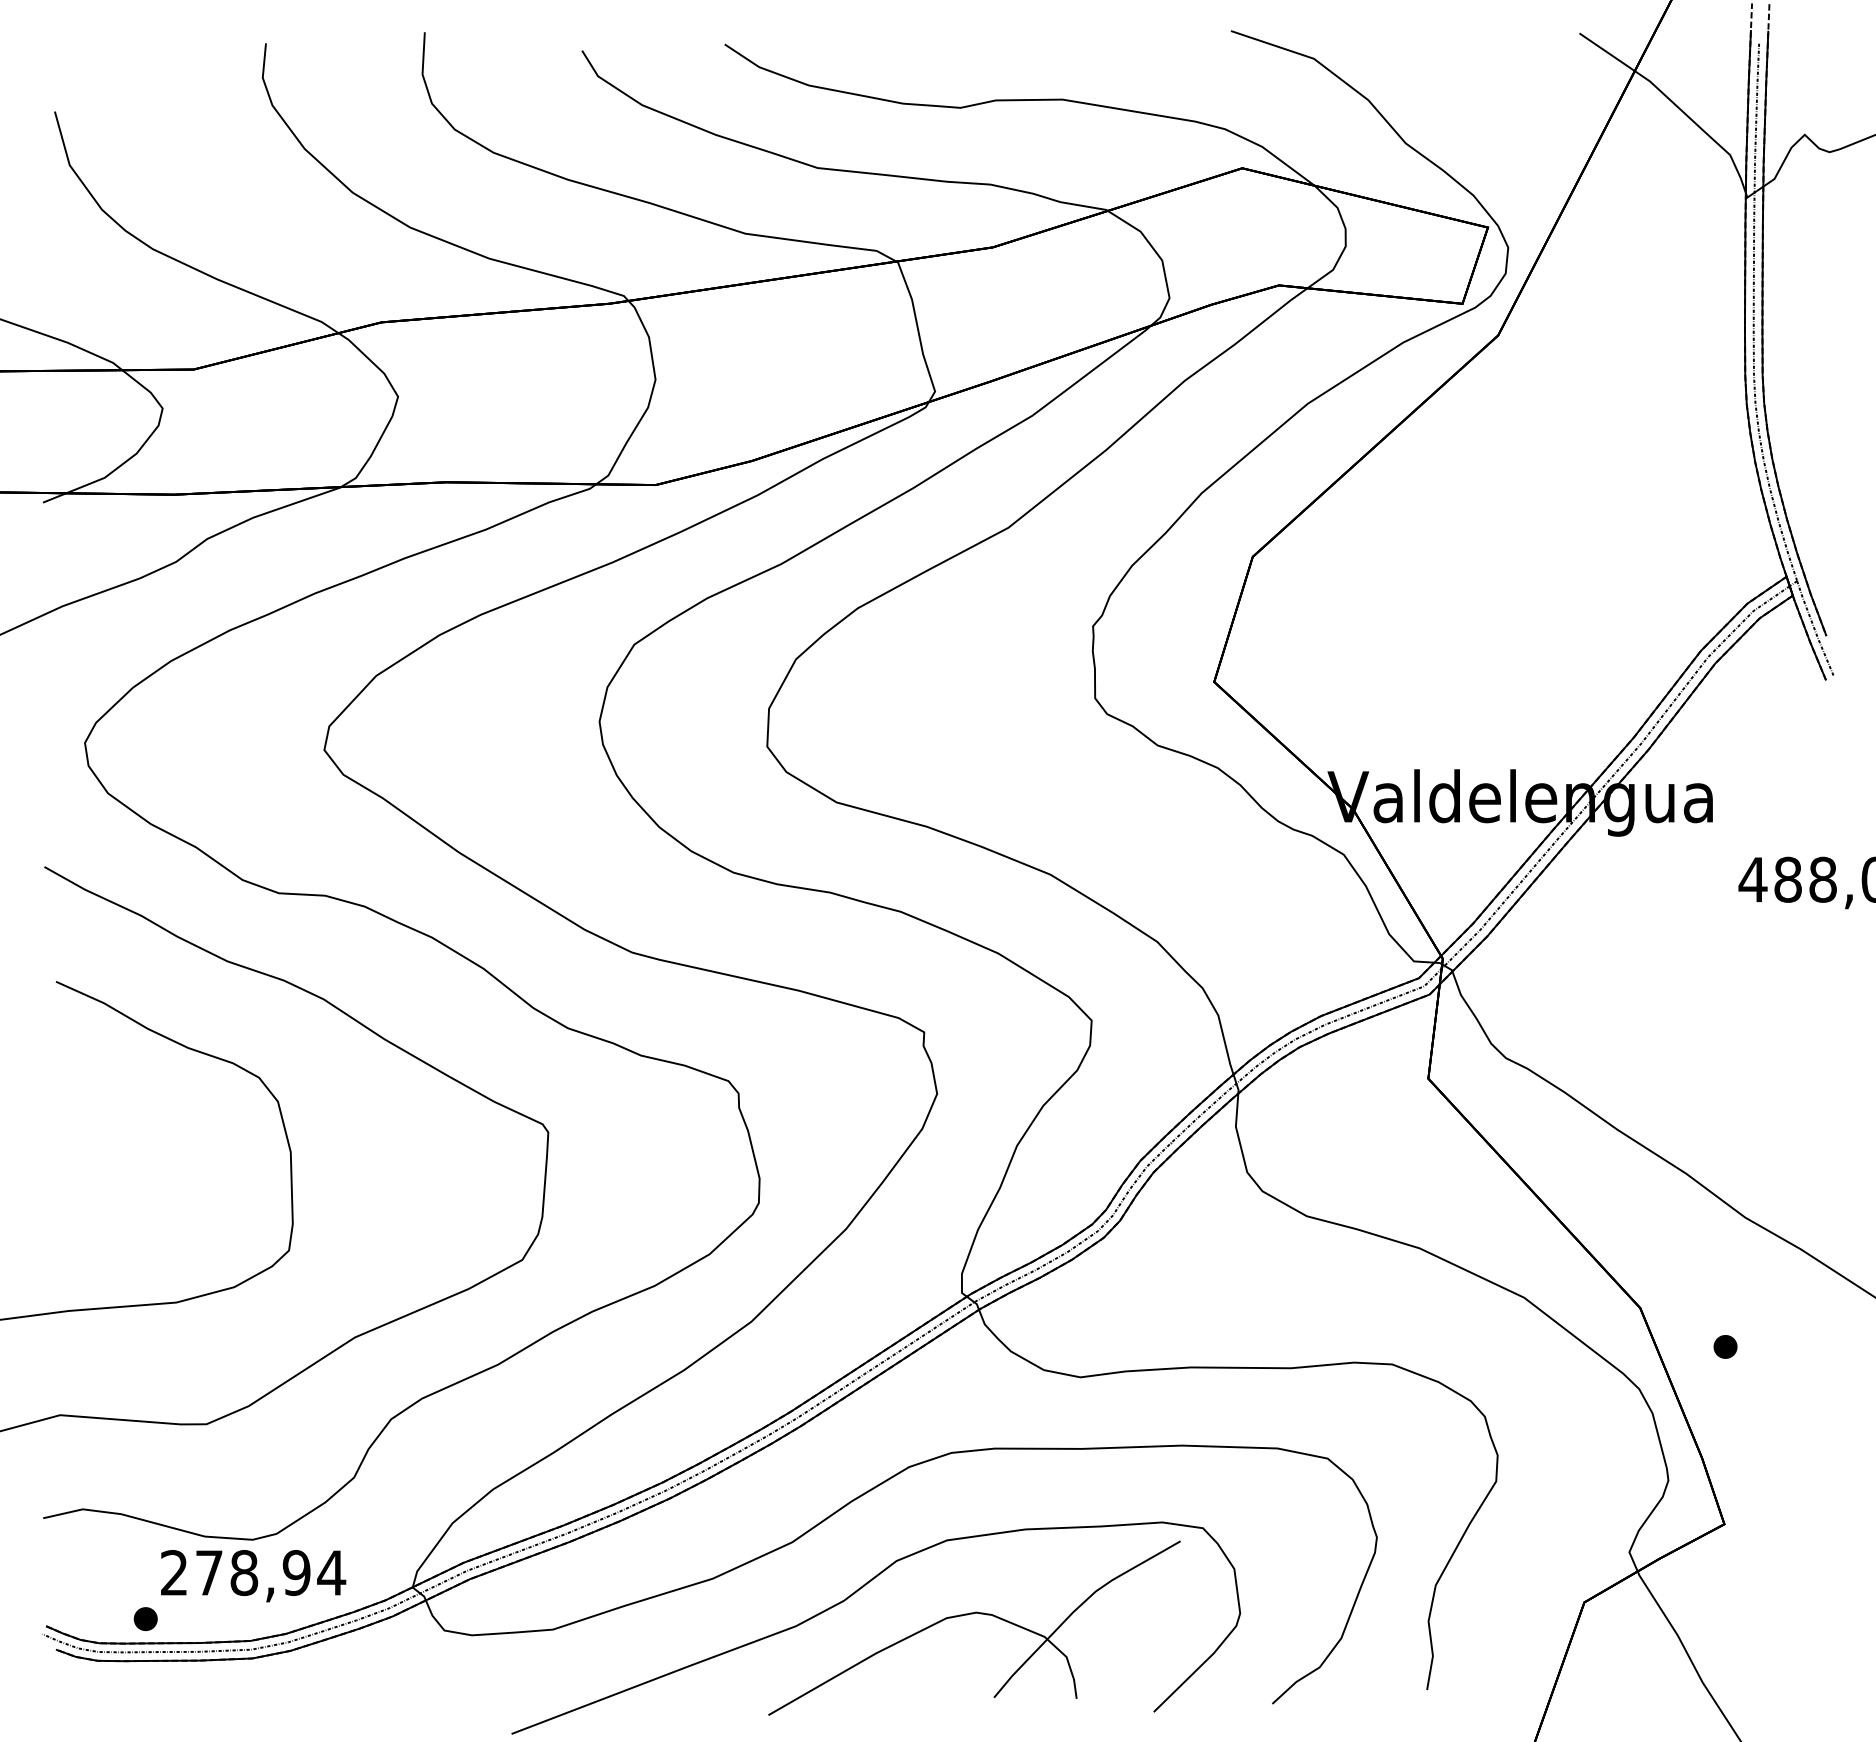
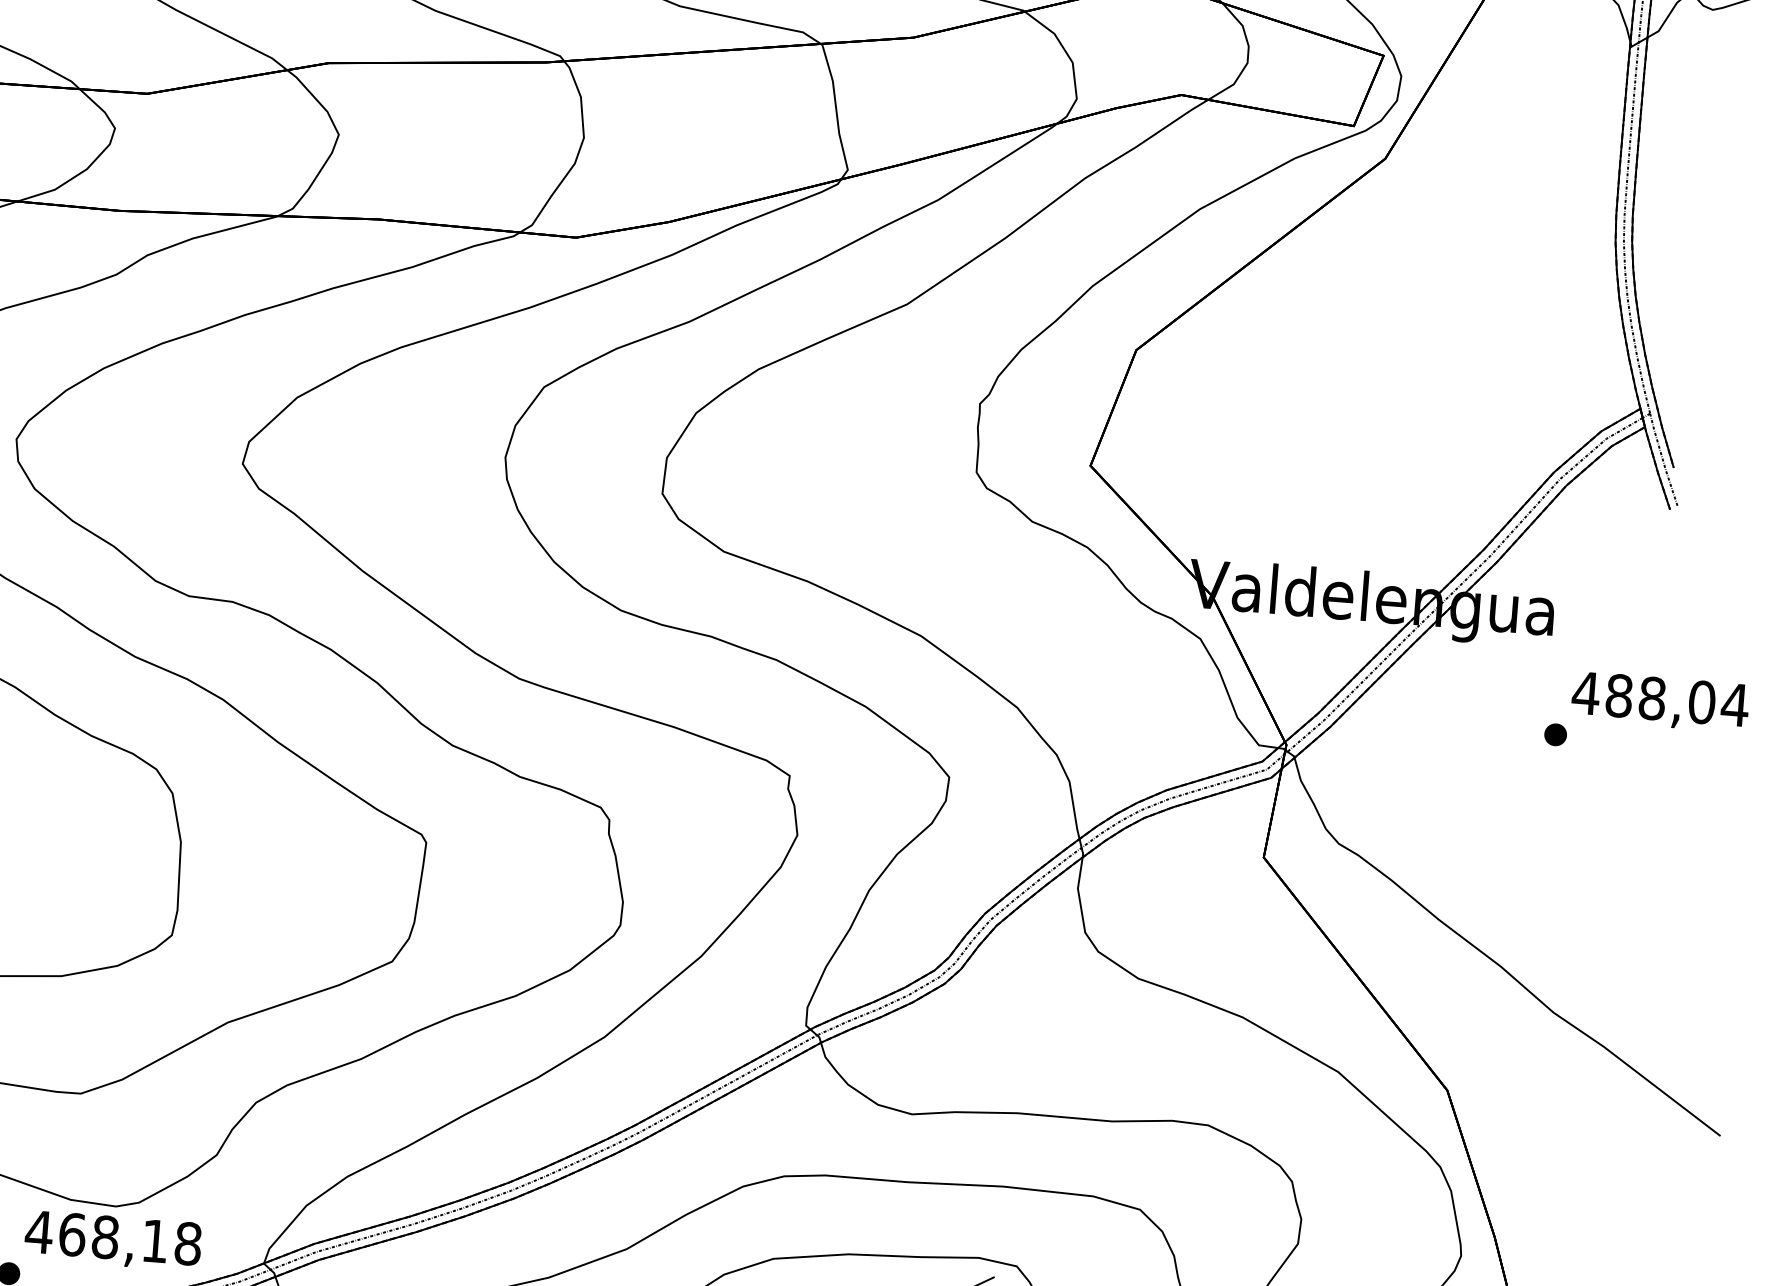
part: (1725, 1346) -> (1555, 734), moved
text: (252, 1573) -> (113, 1238), 278,94 -> 468,18

